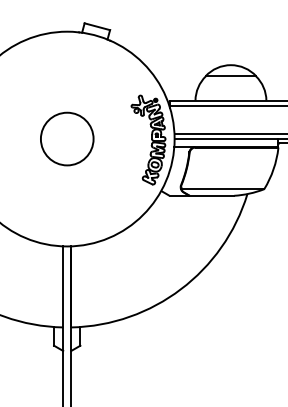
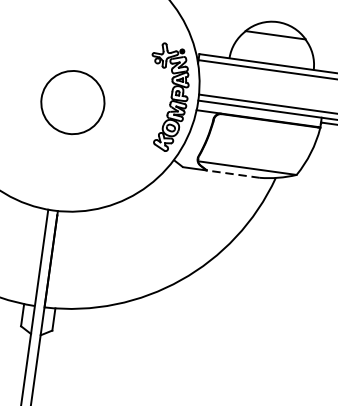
circle: (67, 138) -> (73, 101), moved
line: (211, 195) -> (232, 173), solid -> dashed

